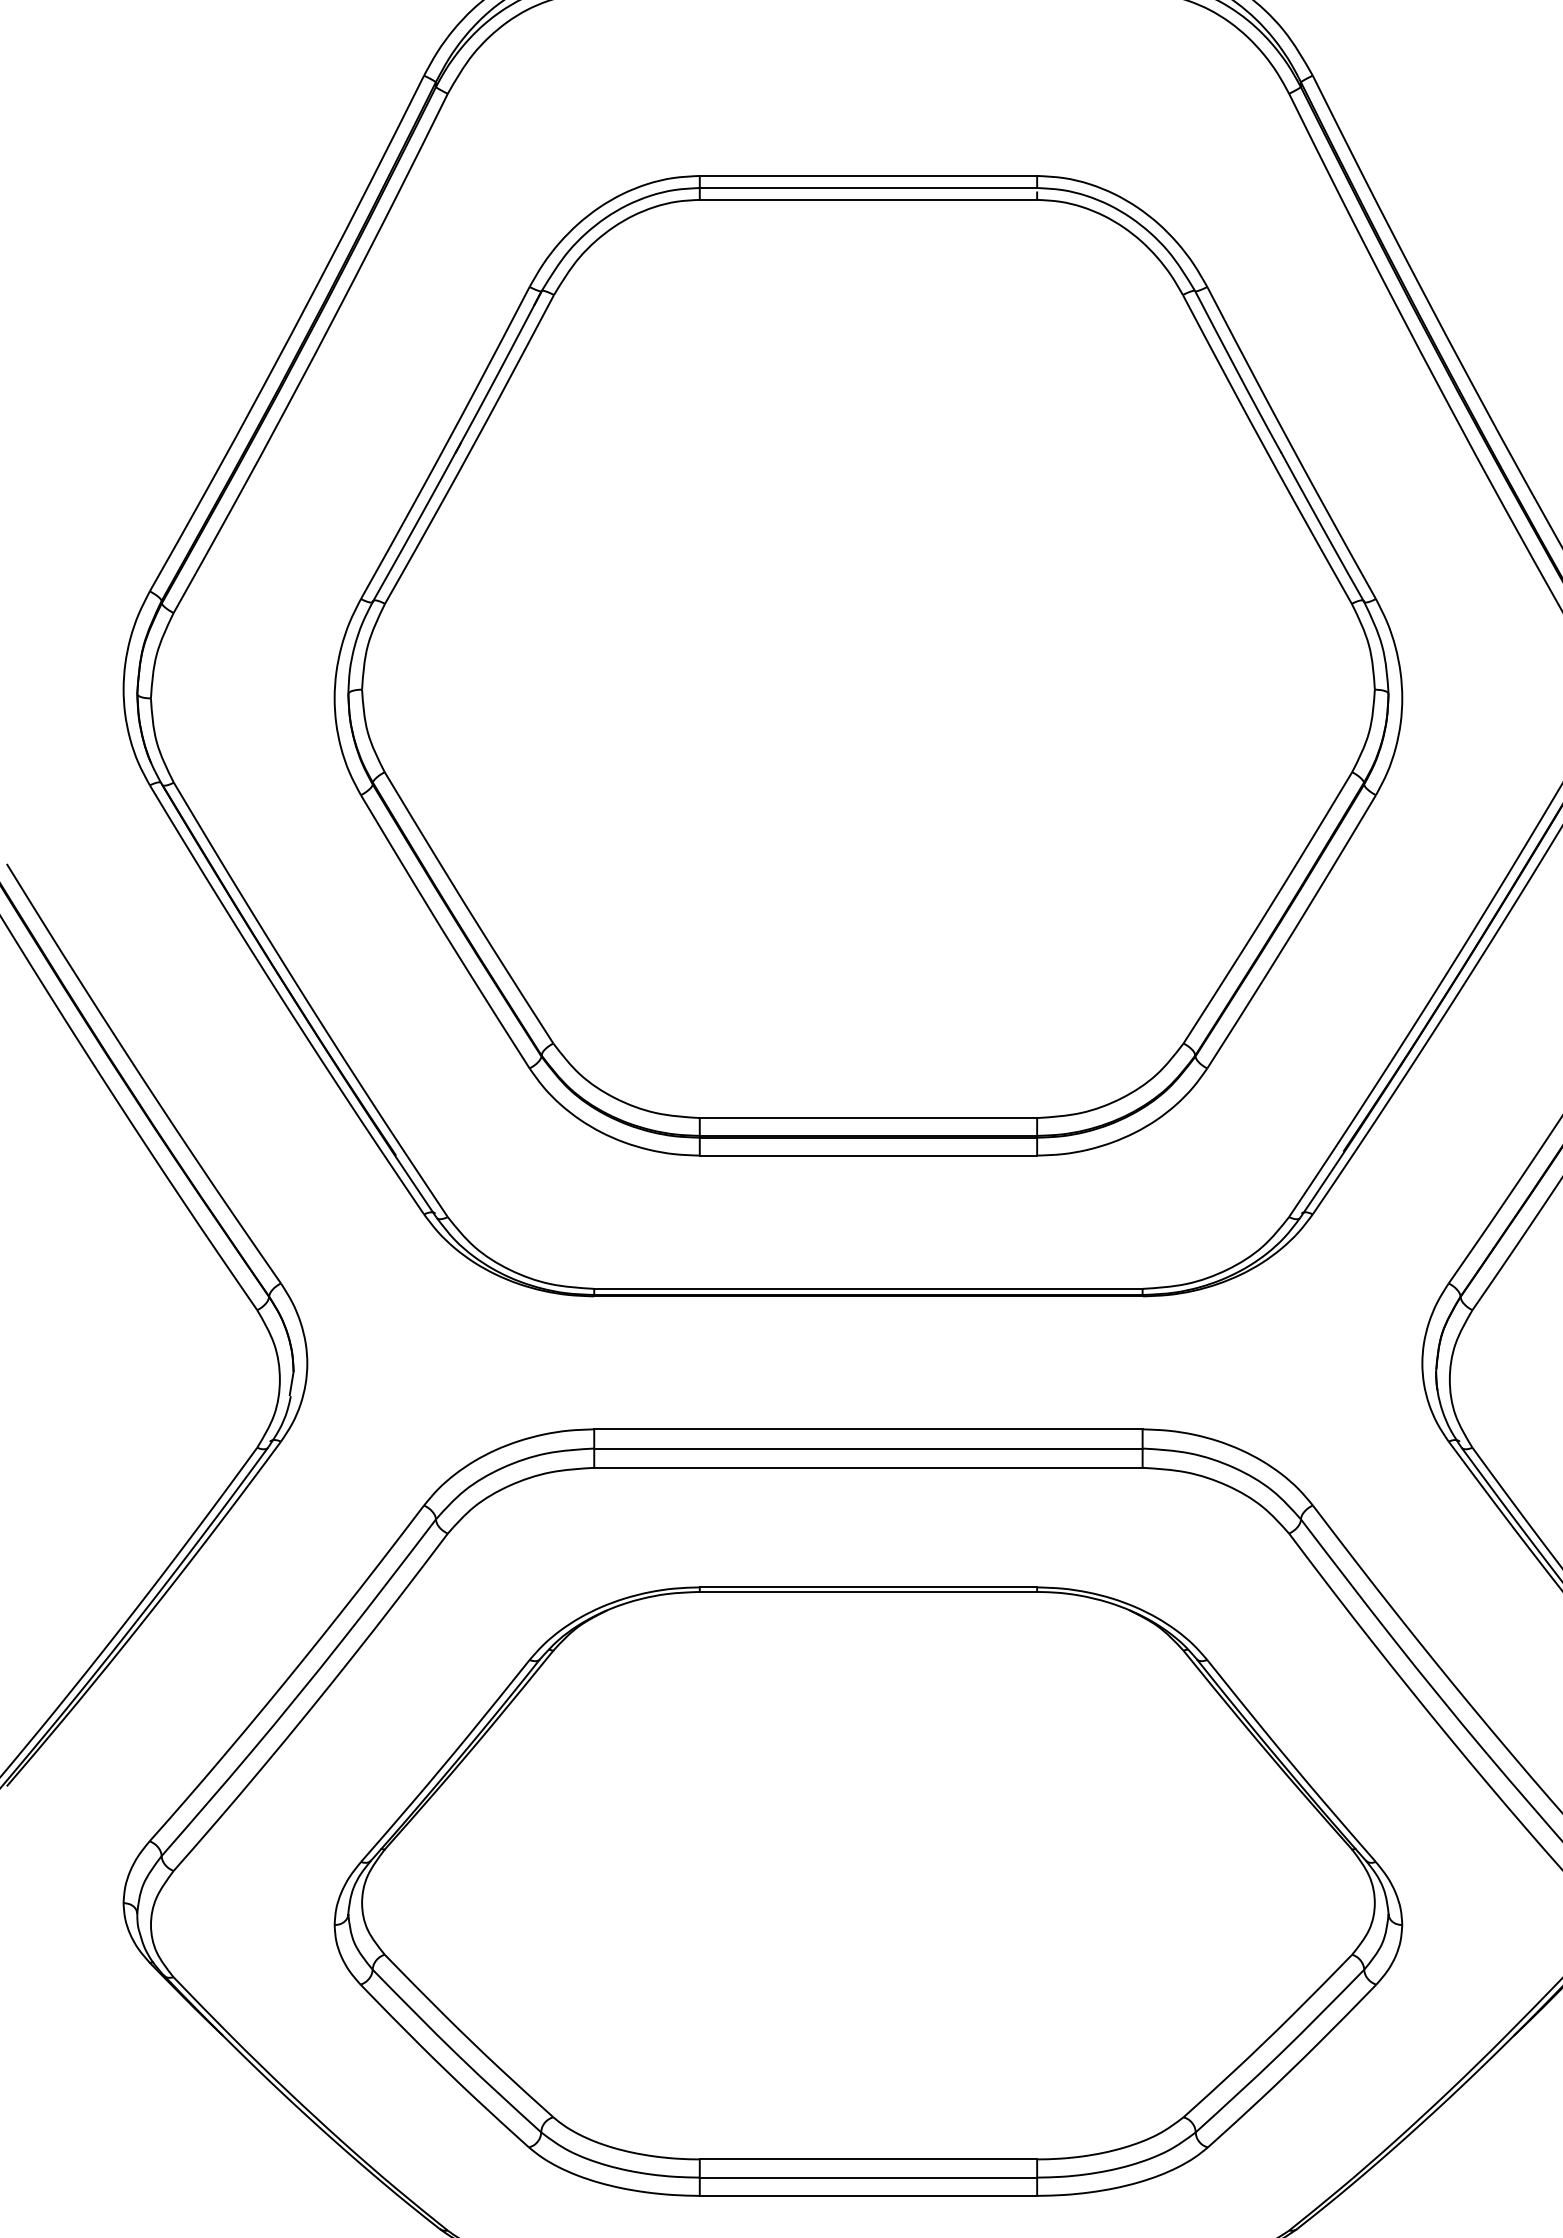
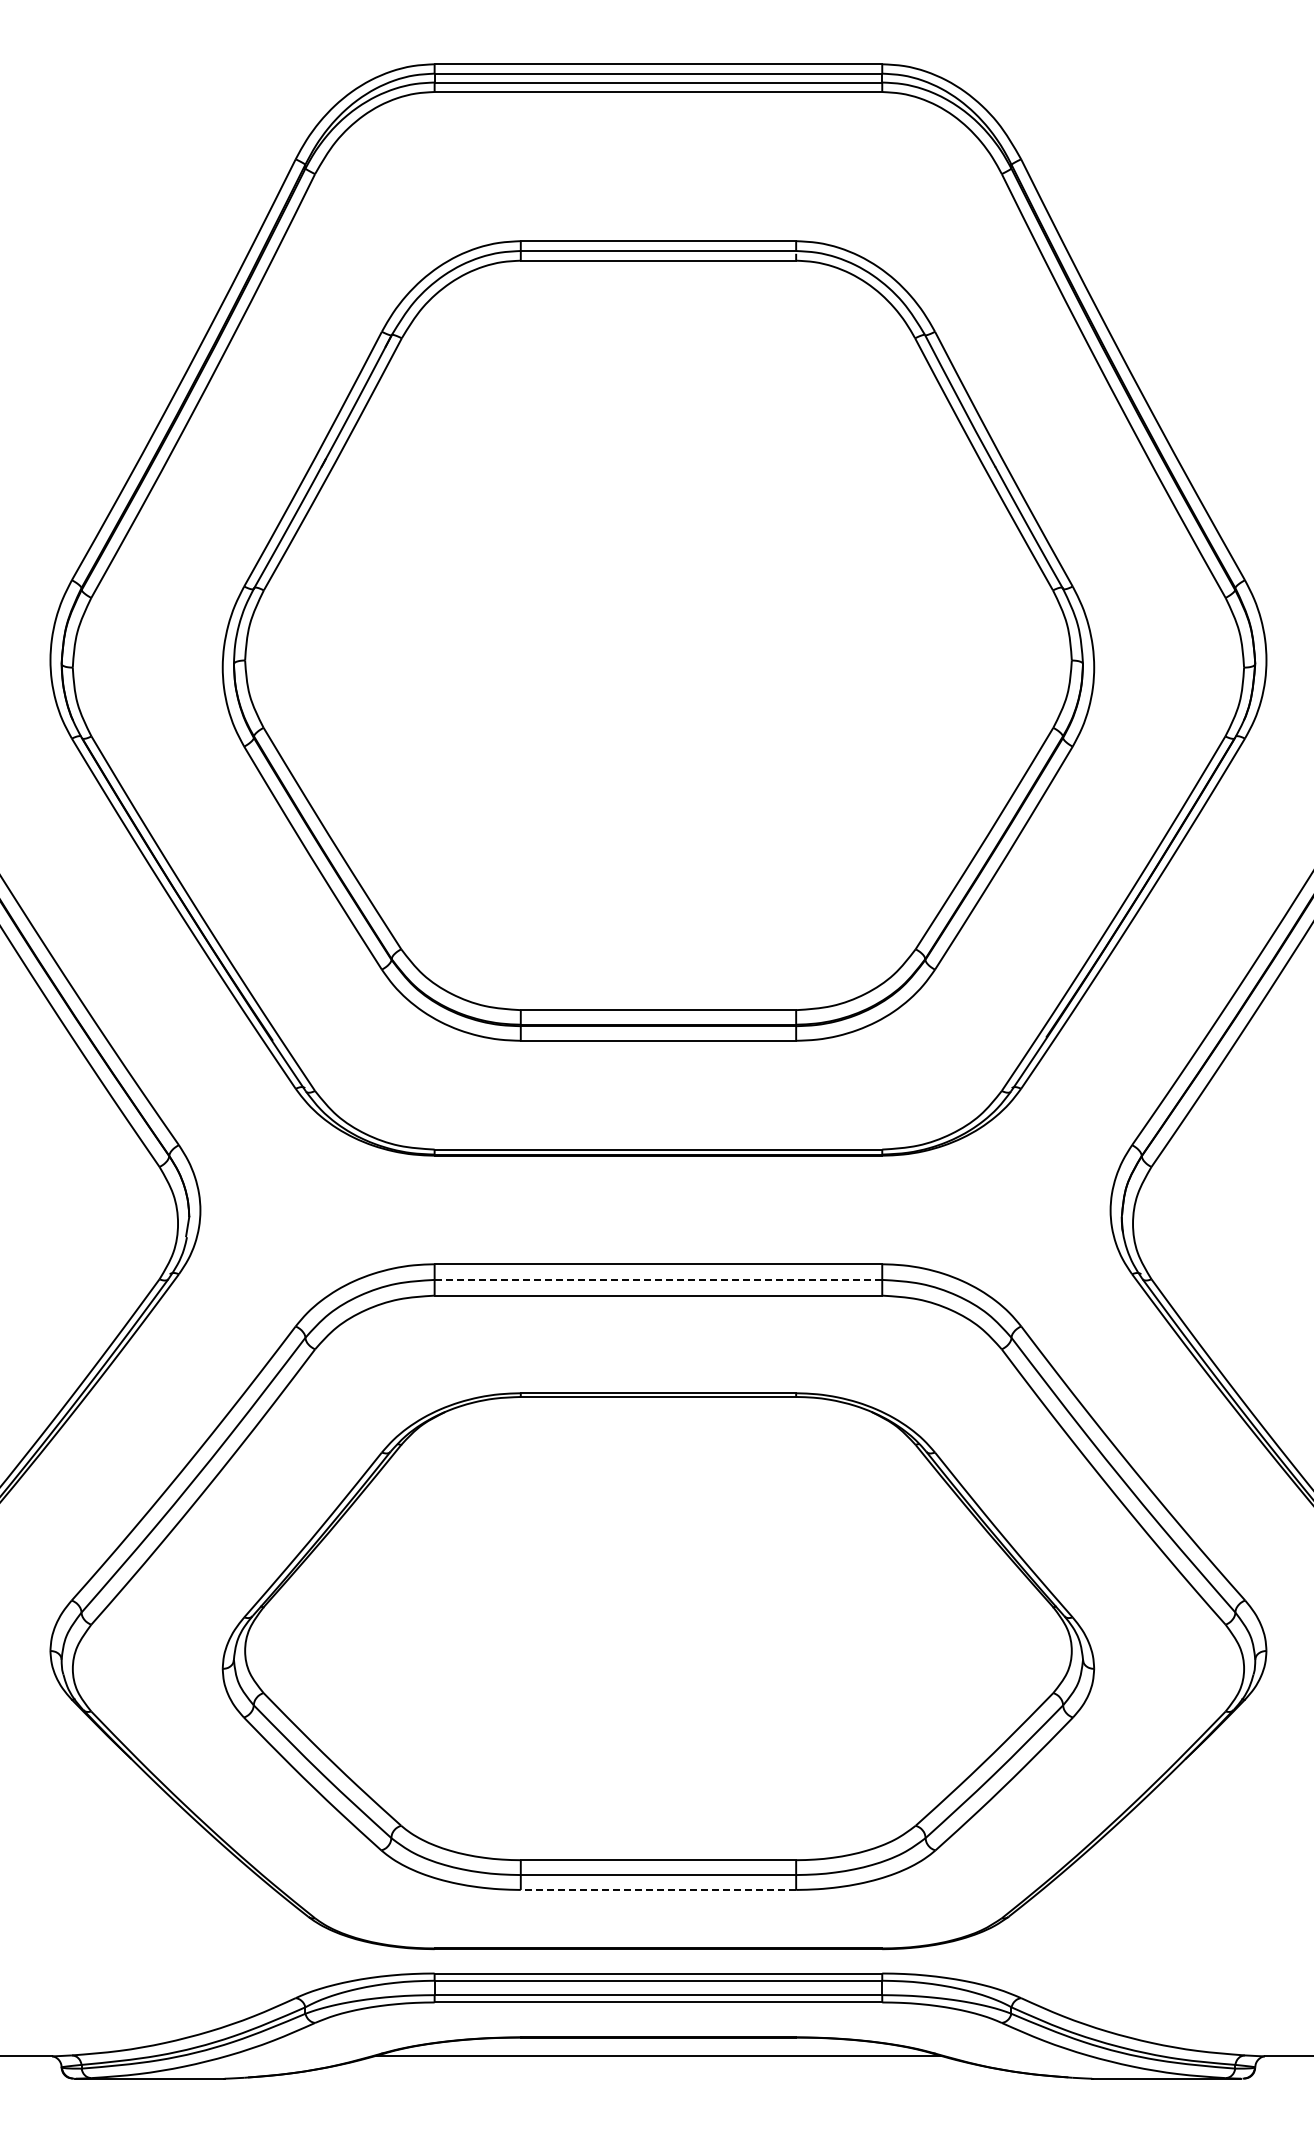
line: (868, 1448) -> (658, 1279), solid -> dashed
line: (868, 2195) -> (658, 1889), solid -> dashed

